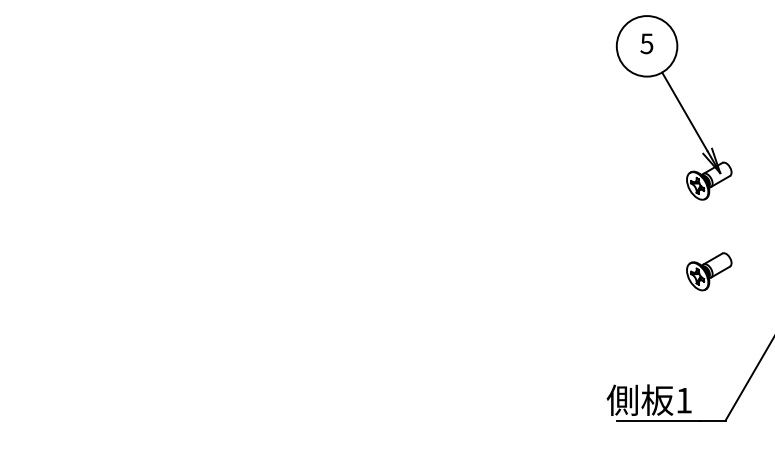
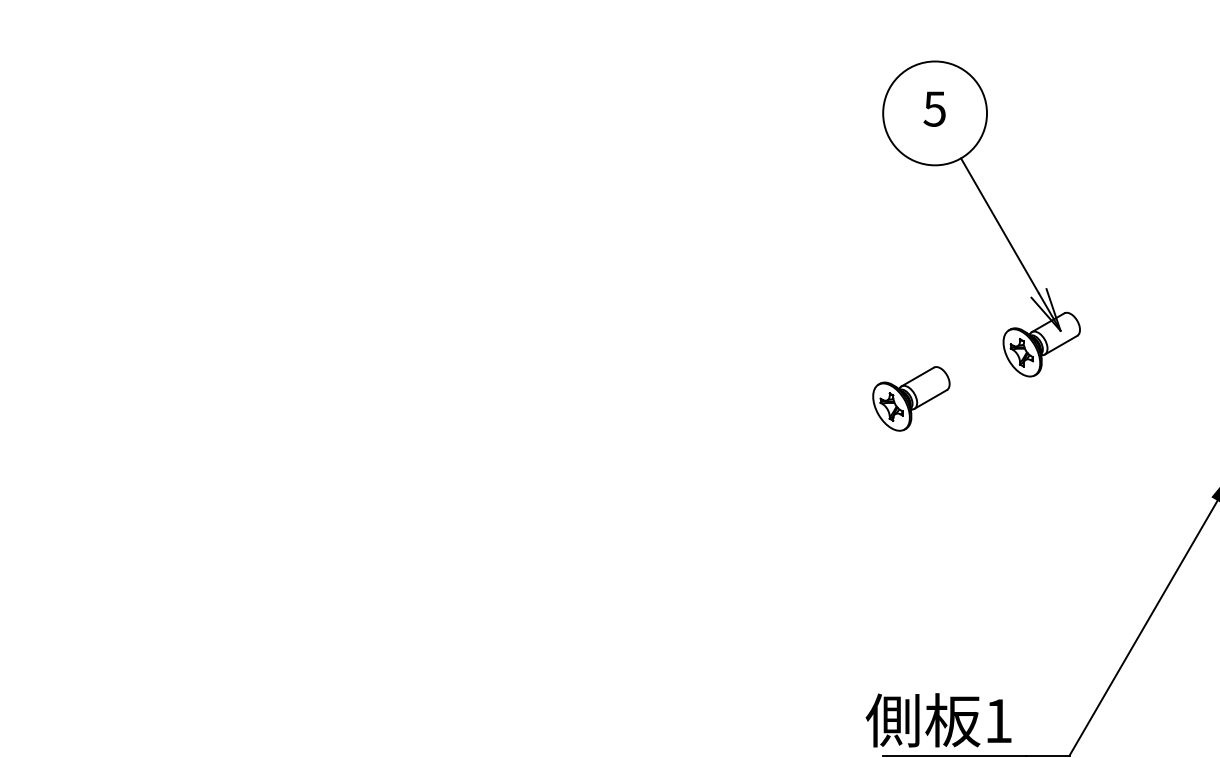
part: (709, 271) -> (911, 398), moved

